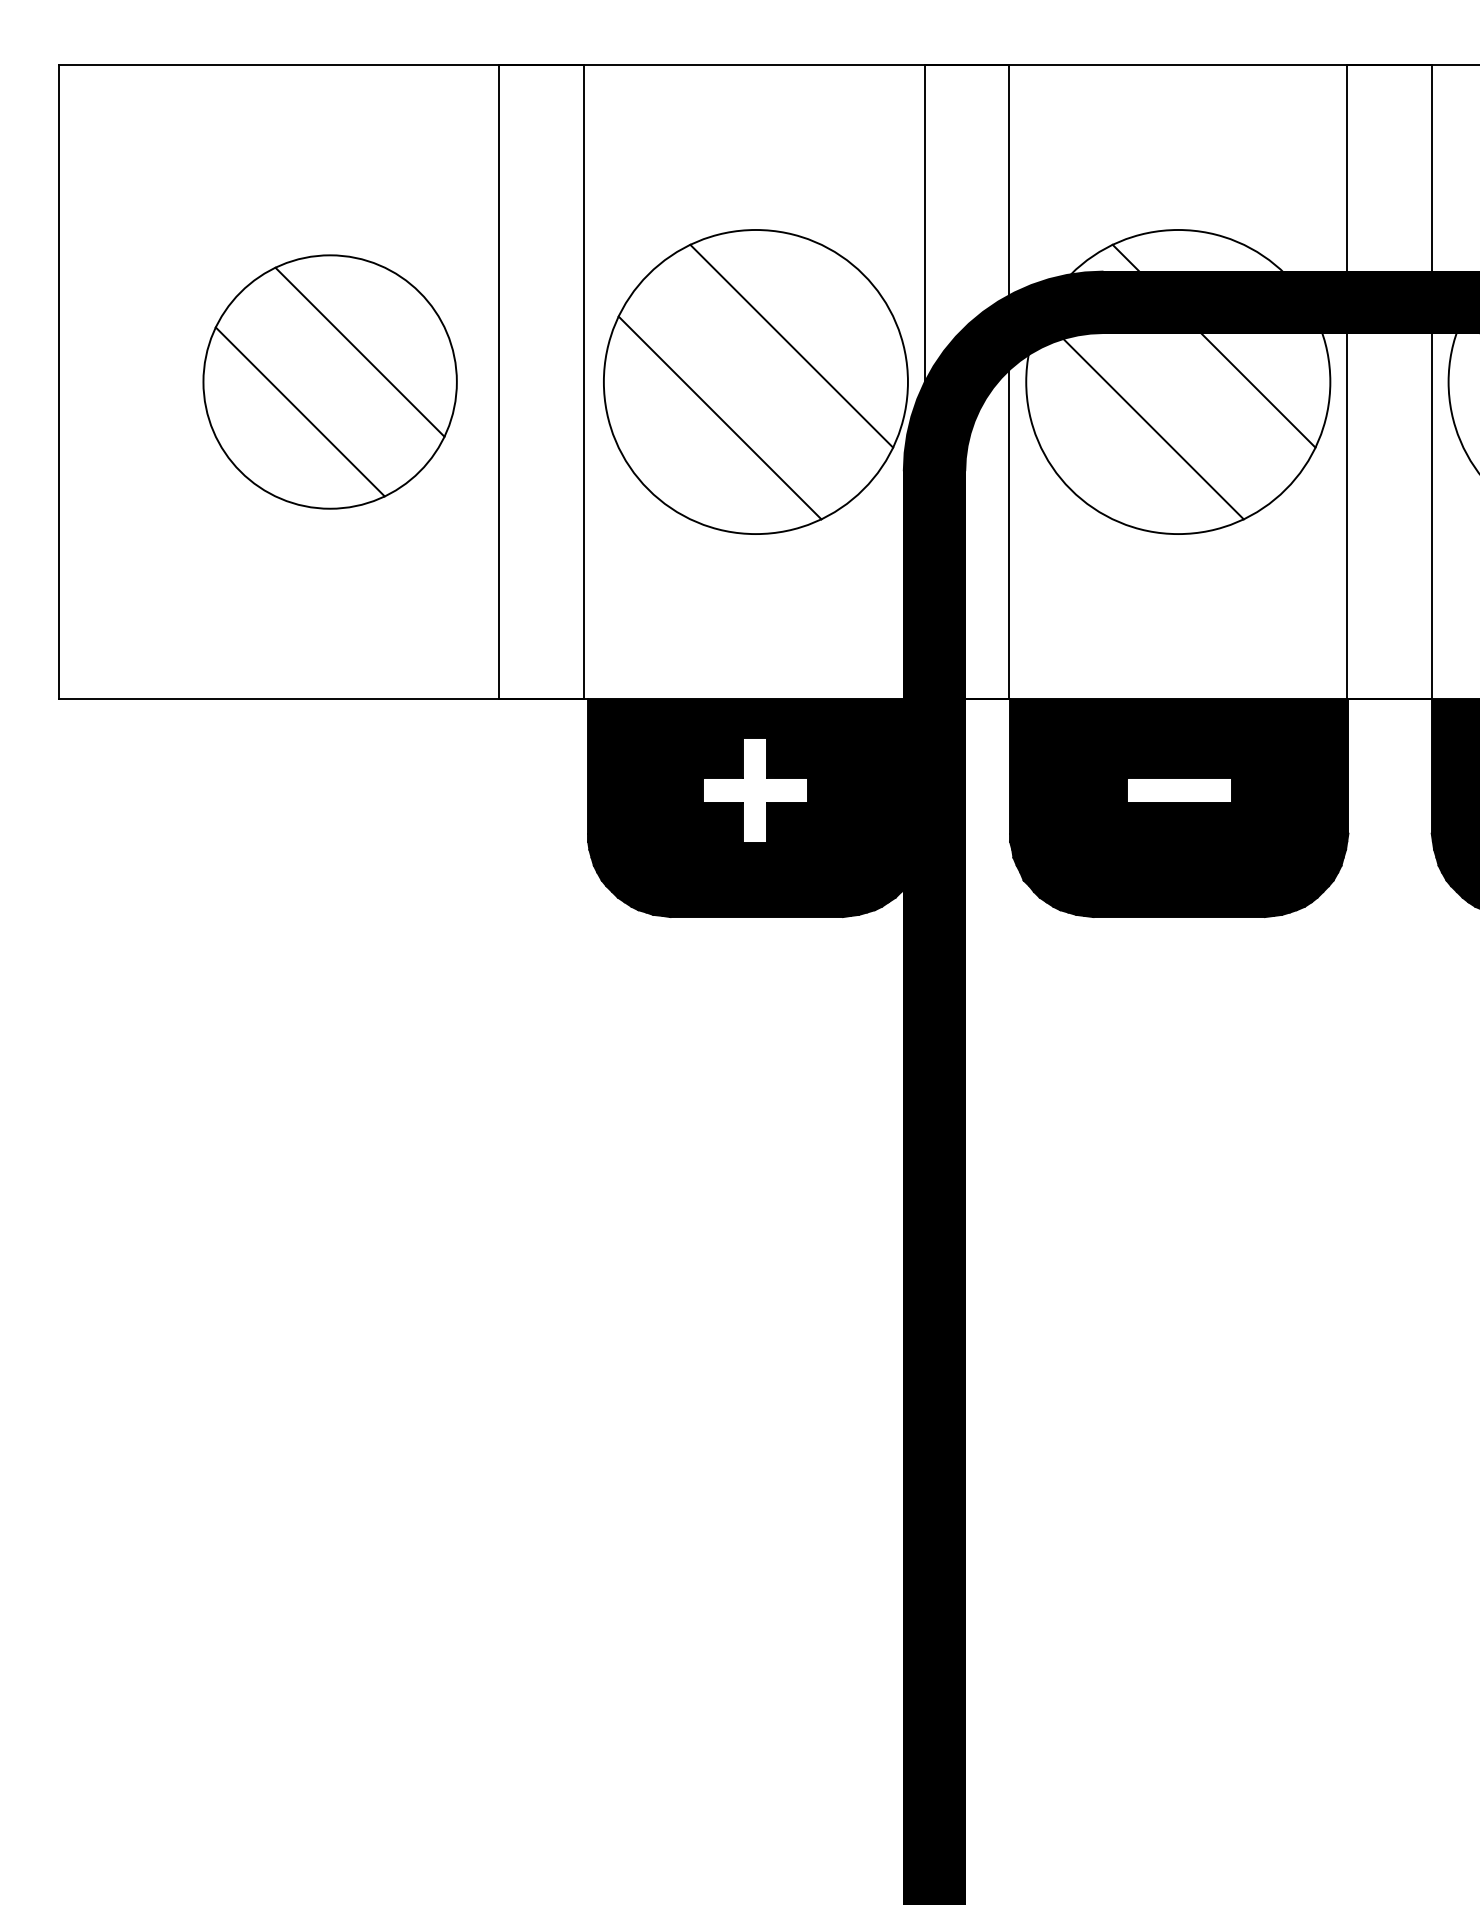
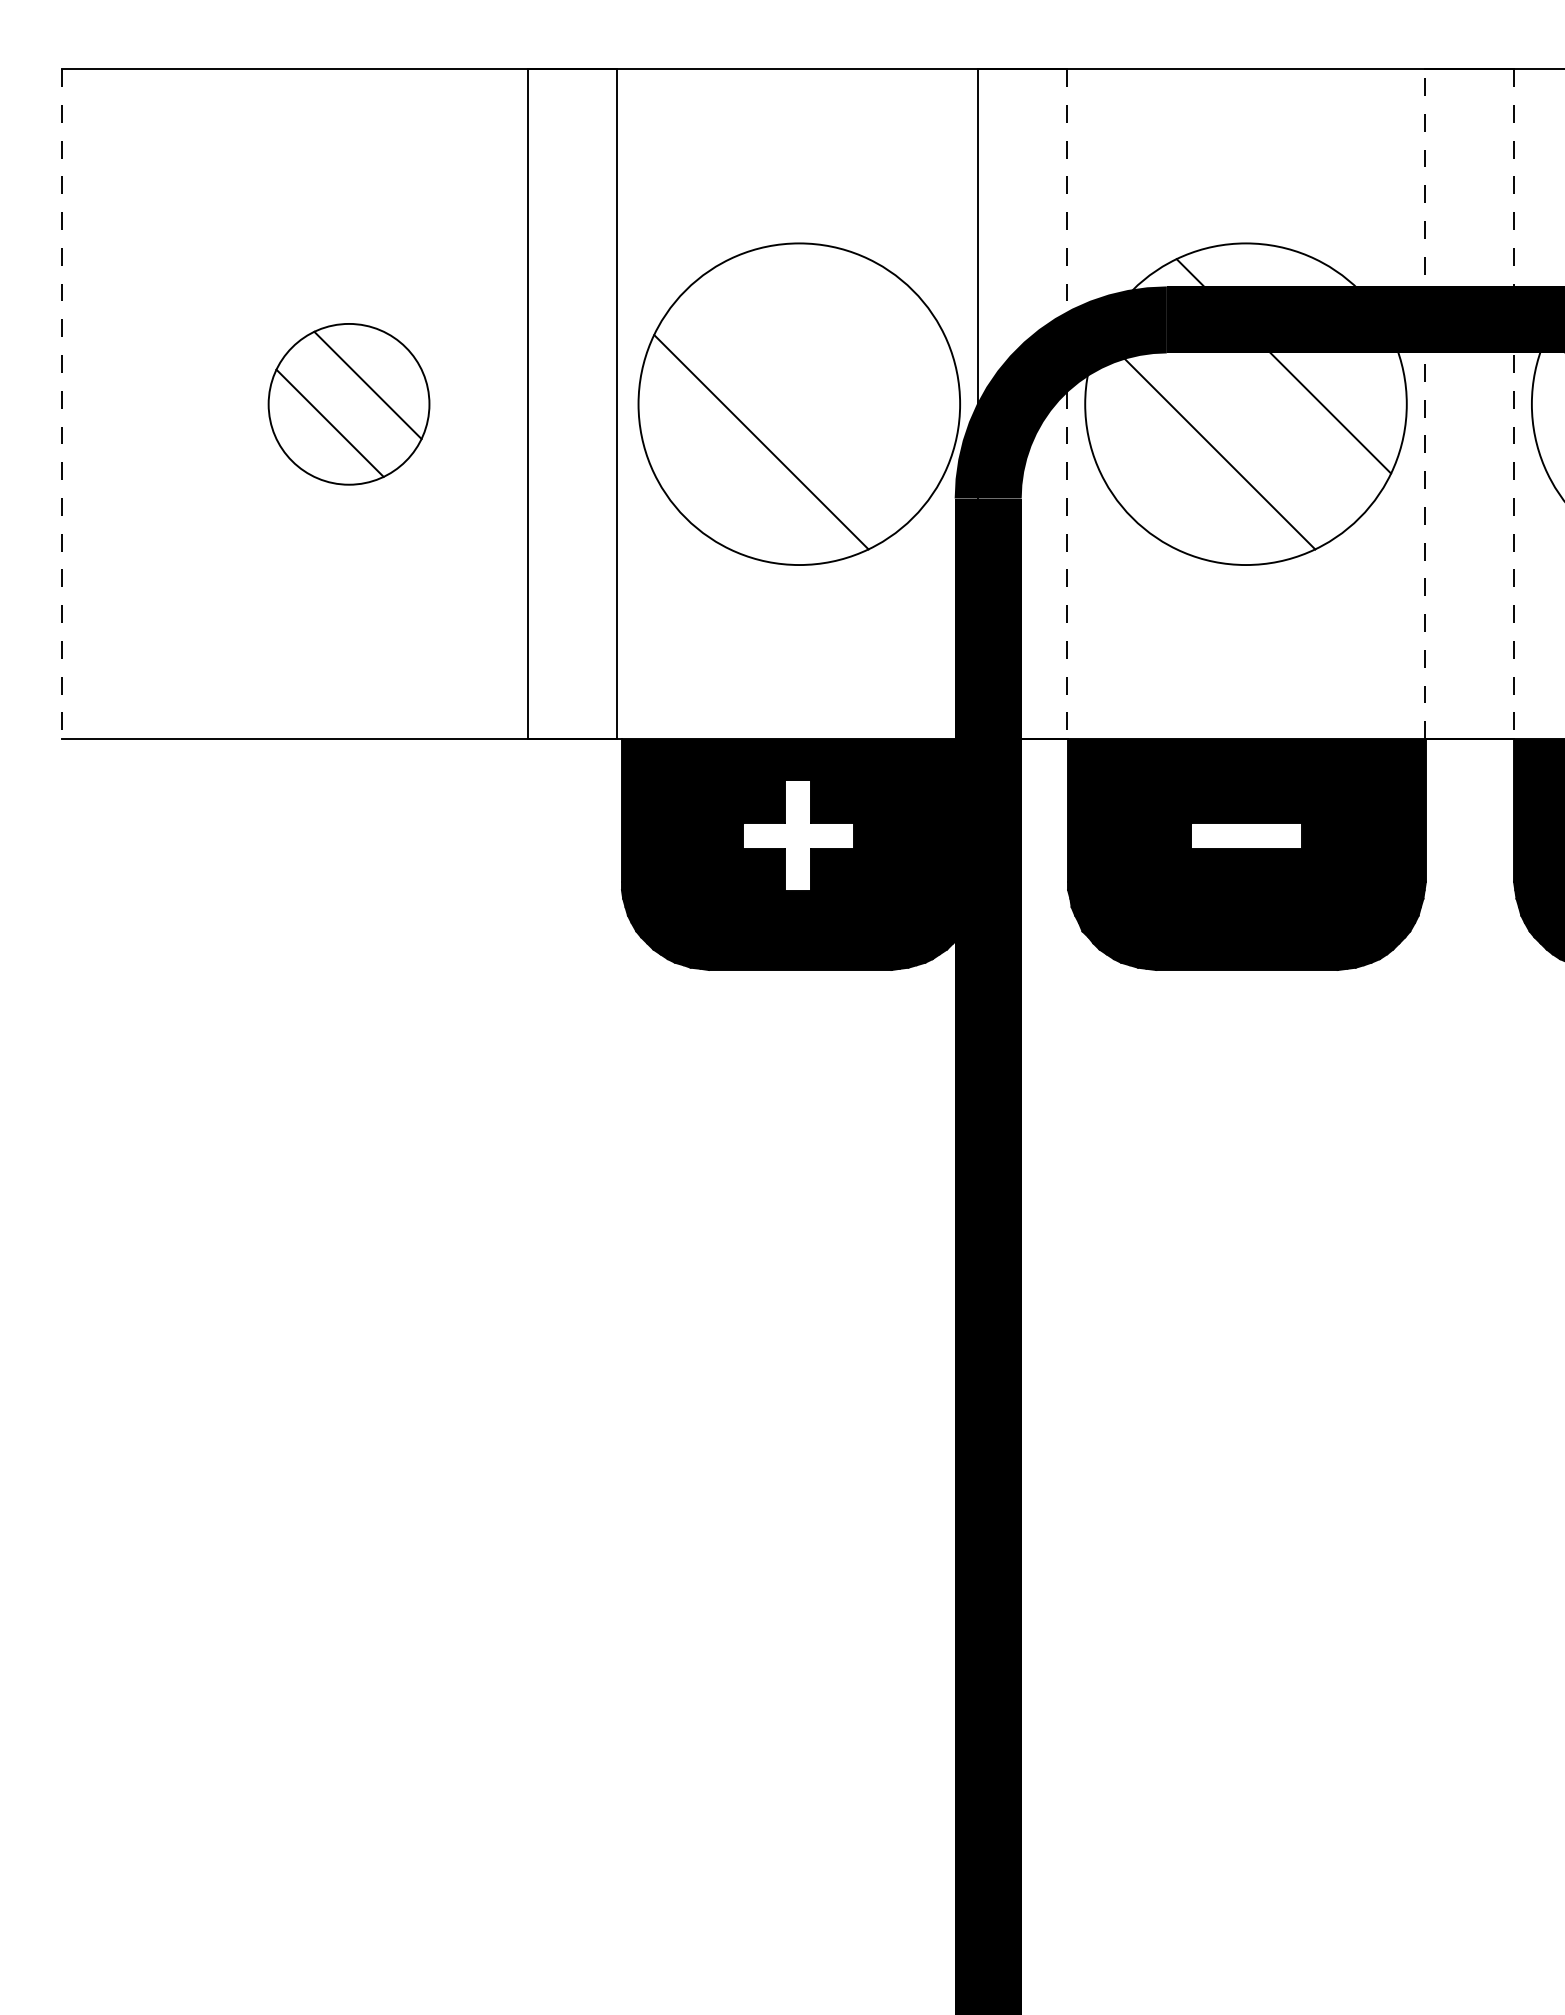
line: (792, 346) -> (837, 366), removed
line: (59, 382) -> (62, 404), solid -> dashed
part: (329, 382) -> (348, 404), size x0.6
line: (1009, 382) -> (1067, 404), solid -> dashed
line: (1347, 382) -> (1424, 404), solid -> dashed
line: (1432, 382) -> (1514, 404), solid -> dashed

